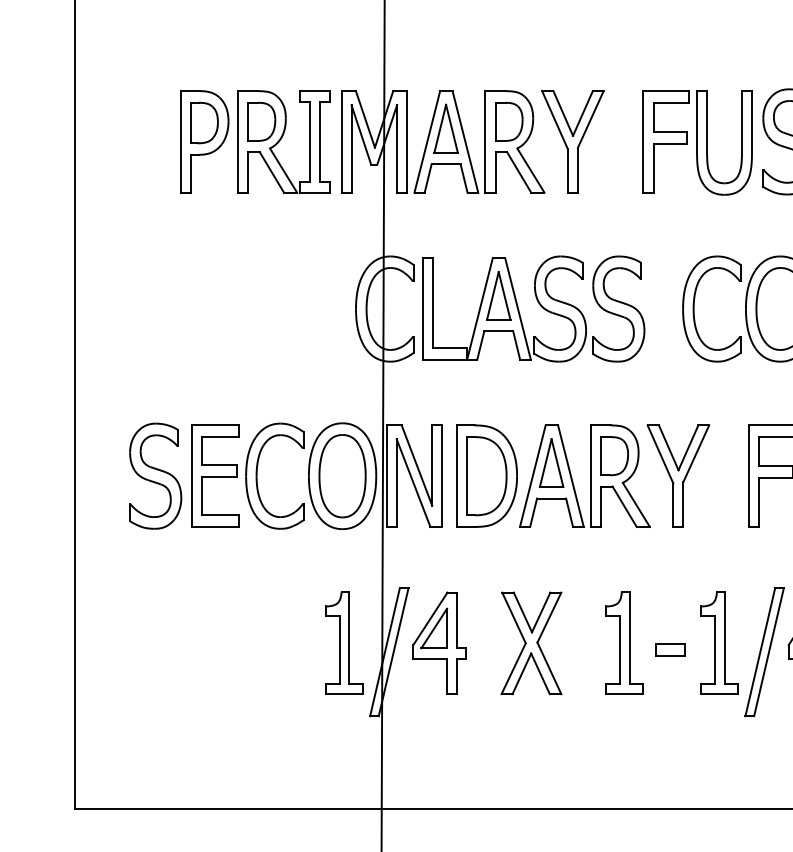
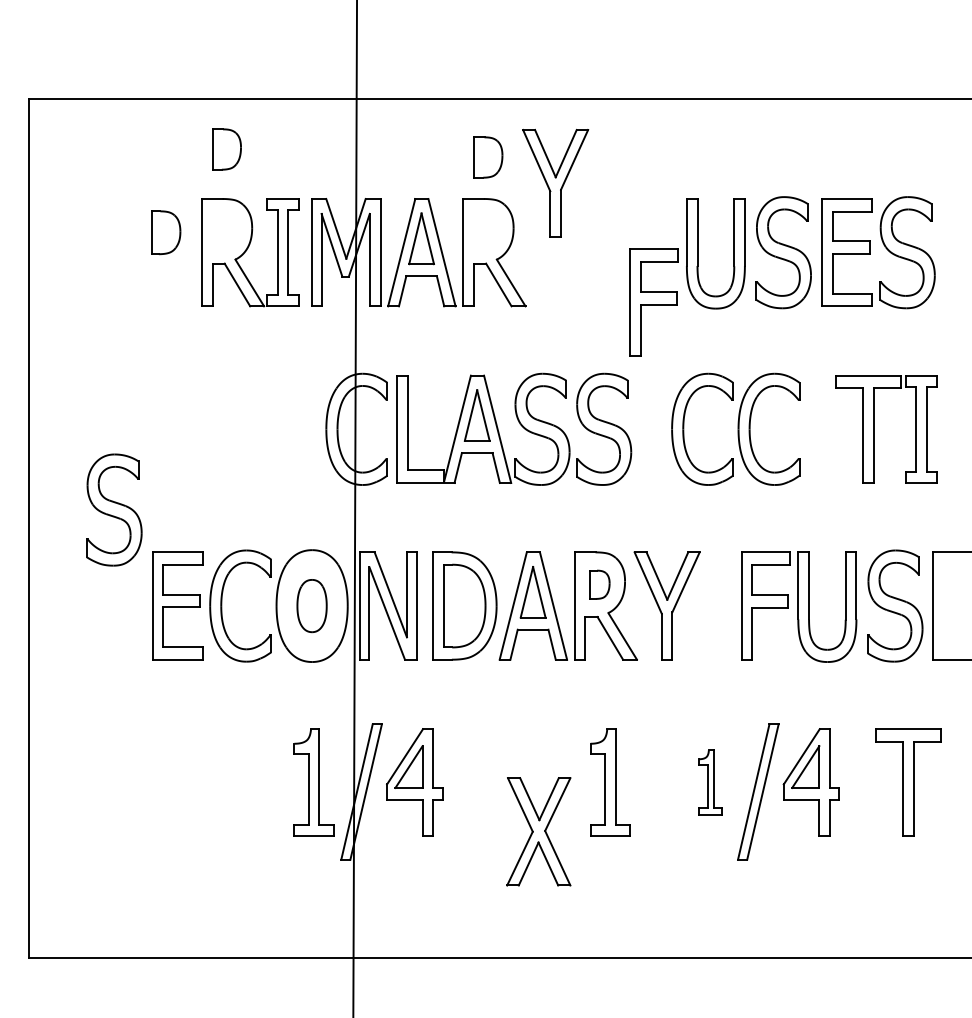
part: (261, 121) -> (226, 149), moved
part: (509, 121) -> (488, 157), moved
part: (204, 141) -> (166, 252), removed
part: (572, 141) -> (555, 183), moved
part: (665, 141) -> (653, 302), moved
part: (614, 455) -> (599, 584), size x0.7
part: (155, 475) -> (114, 509), moved
part: (341, 475) -> (311, 605), size x0.6
part: (531, 643) -> (538, 831), moved
part: (719, 643) -> (710, 782), size x0.6
part: (670, 649) -> (658, 789), removed

